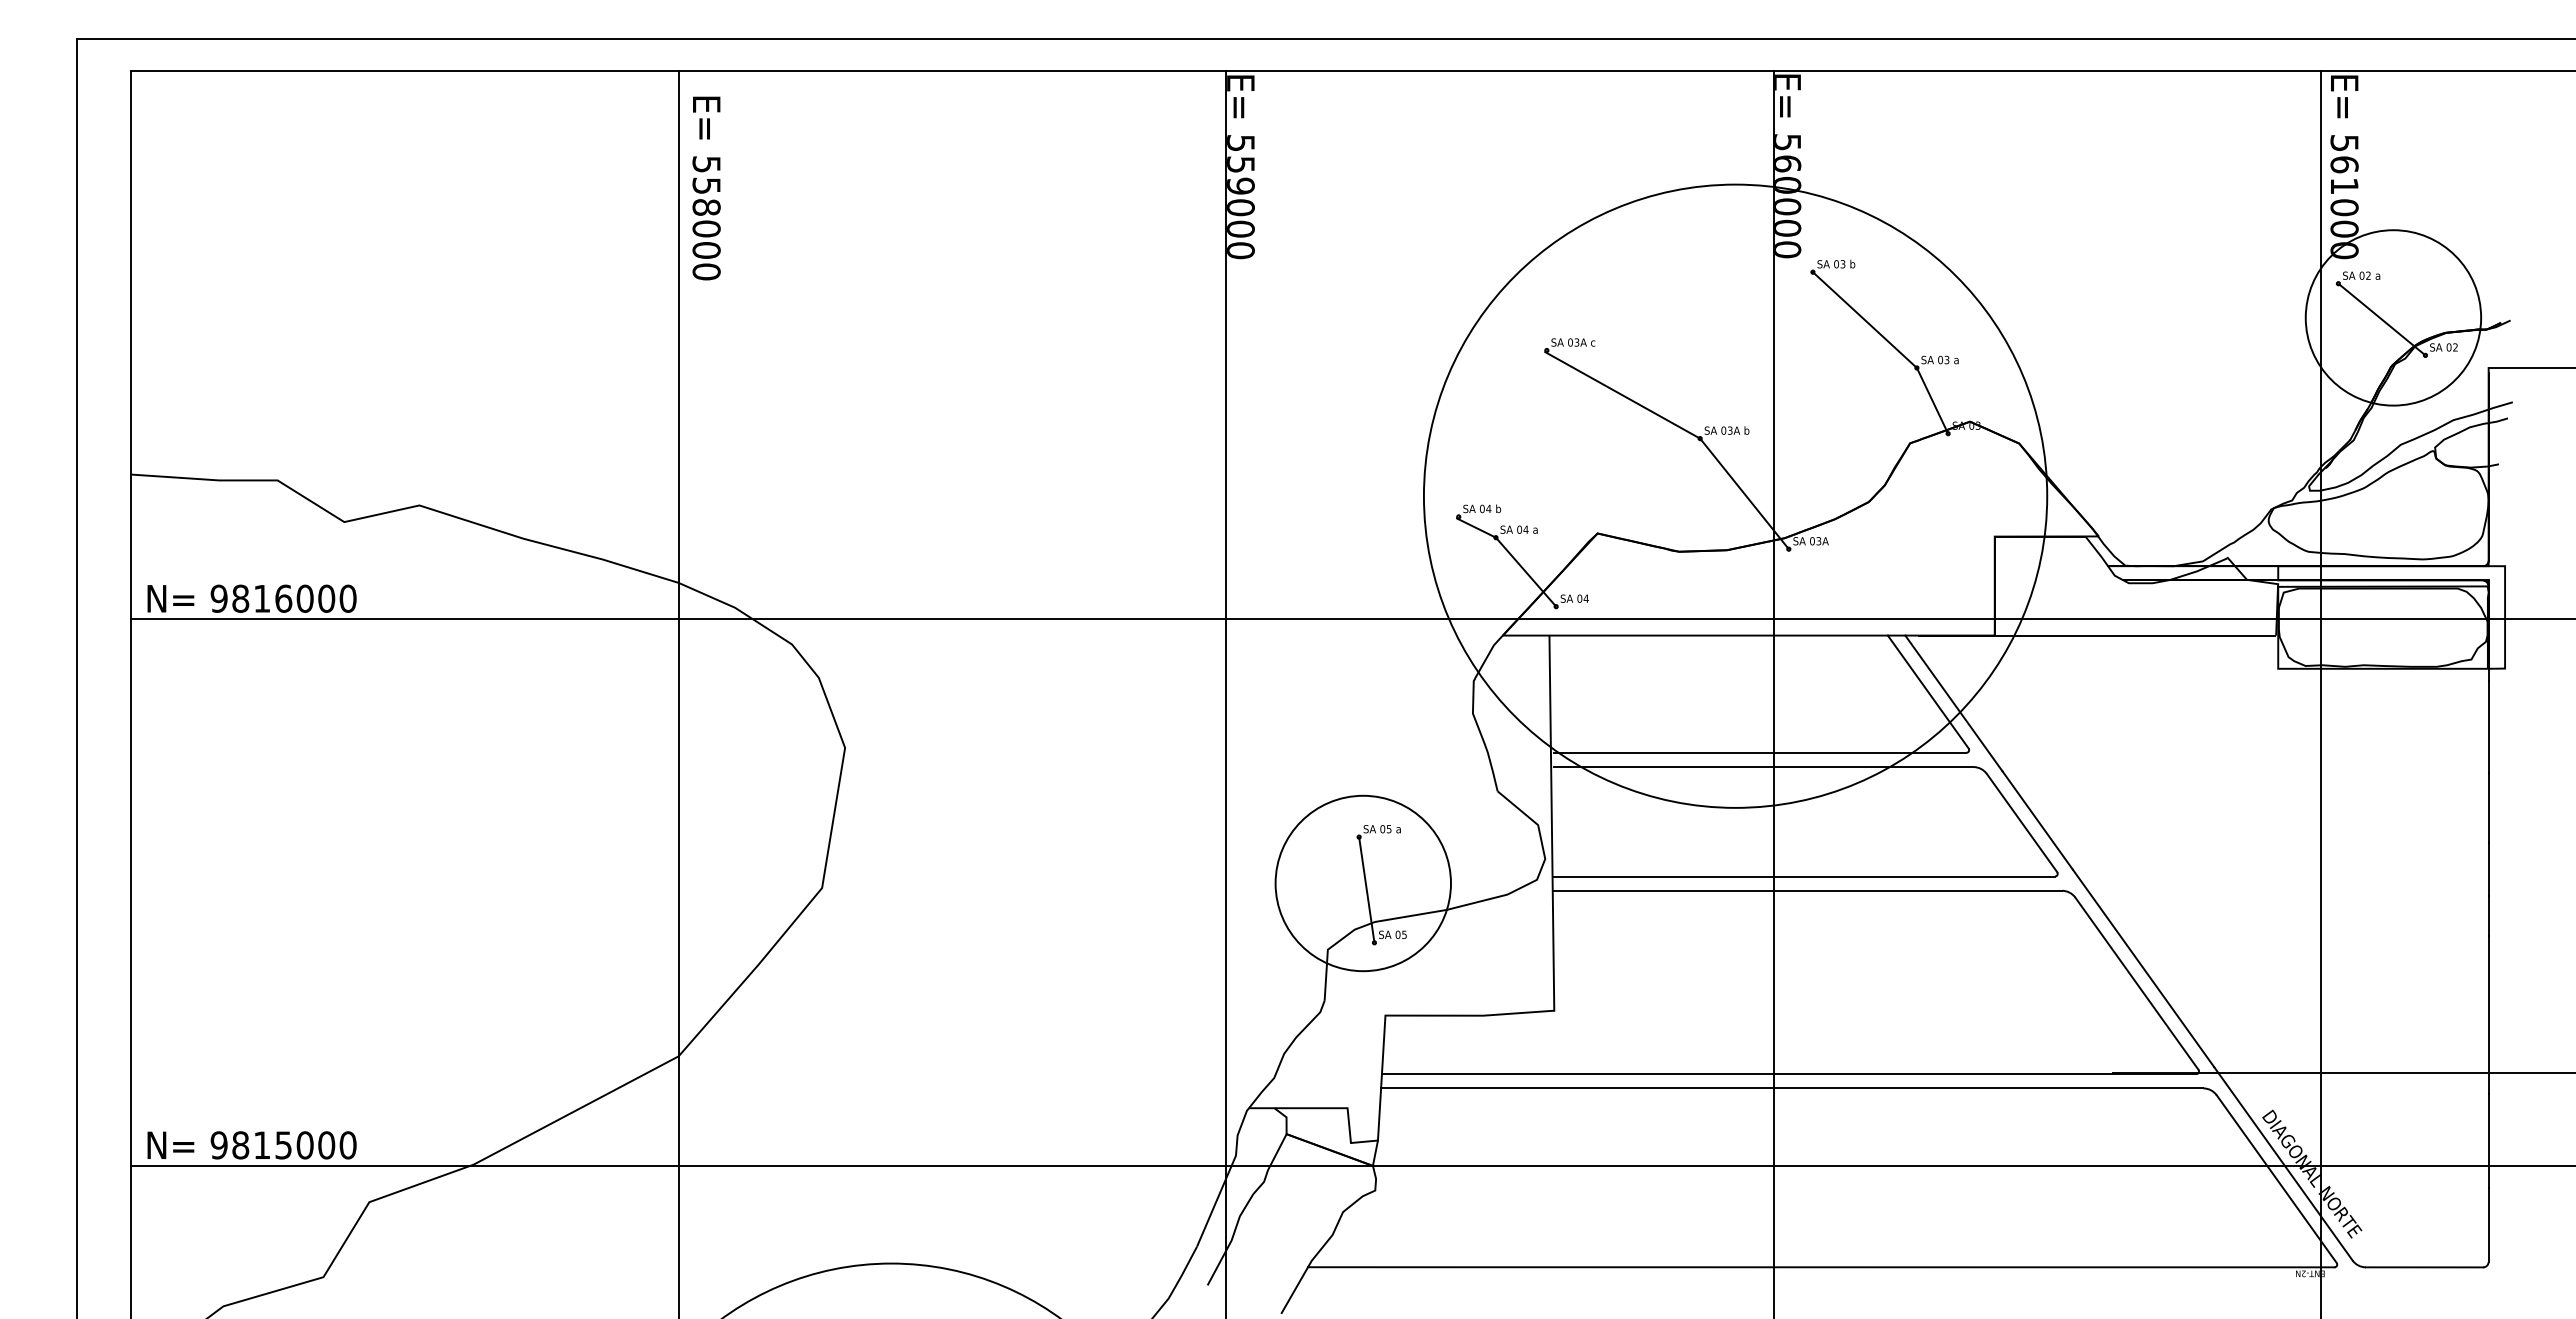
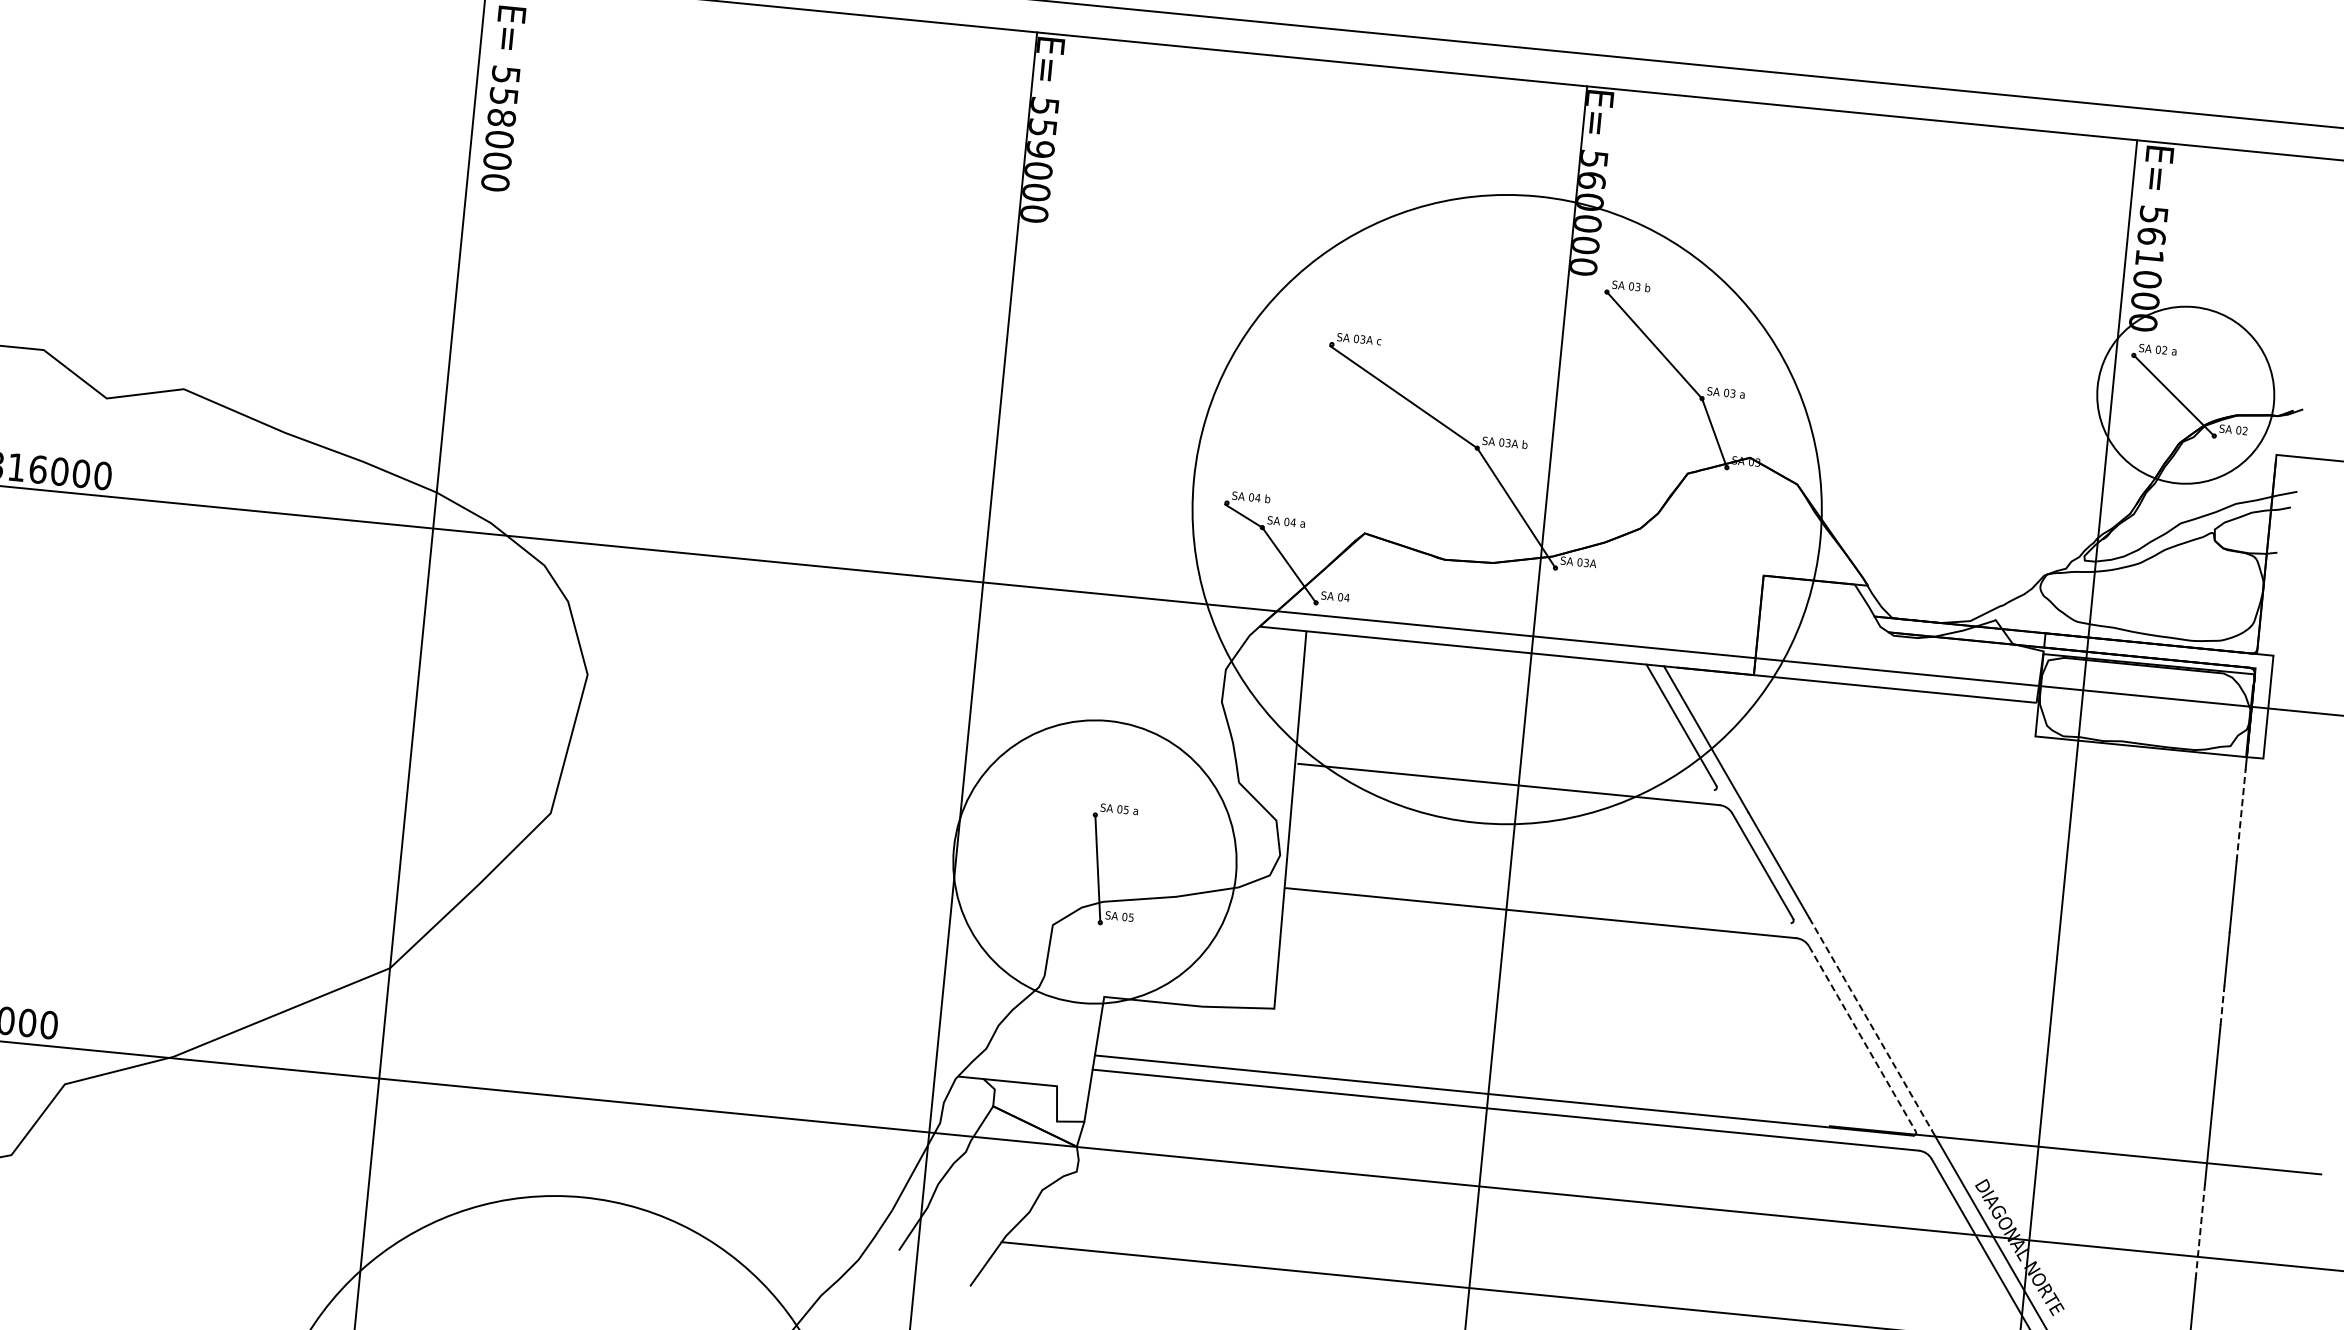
line: (2488, 726) -> (2241, 815), solid -> dashed
line: (1760, 752) -> (1506, 769), removed
line: (1804, 876) -> (1538, 898), removed
circle: (1362, 883) -> (1094, 861), size x1.6
line: (2488, 915) -> (2222, 1005), solid -> dashed
line: (2143, 968) -> (1870, 1024), solid -> dashed
line: (2136, 983) -> (1862, 1038), solid -> dashed
line: (2488, 1140) -> (2200, 1231), solid -> dashed

